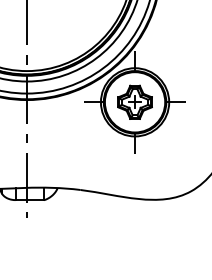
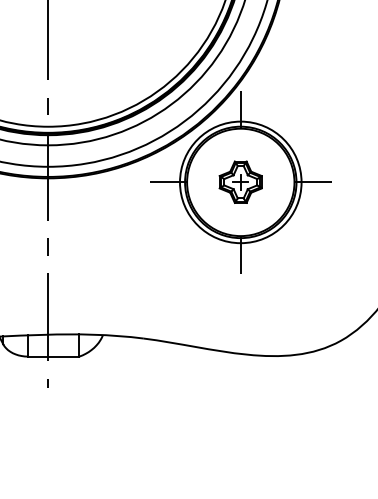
part: (134, 101) -> (239, 180), size x0.7

